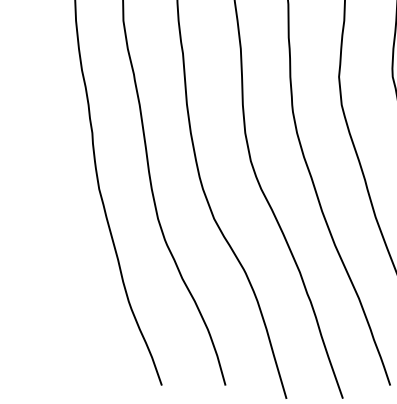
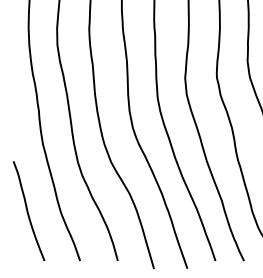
curve: (74, 302) -> (28, 211), added

